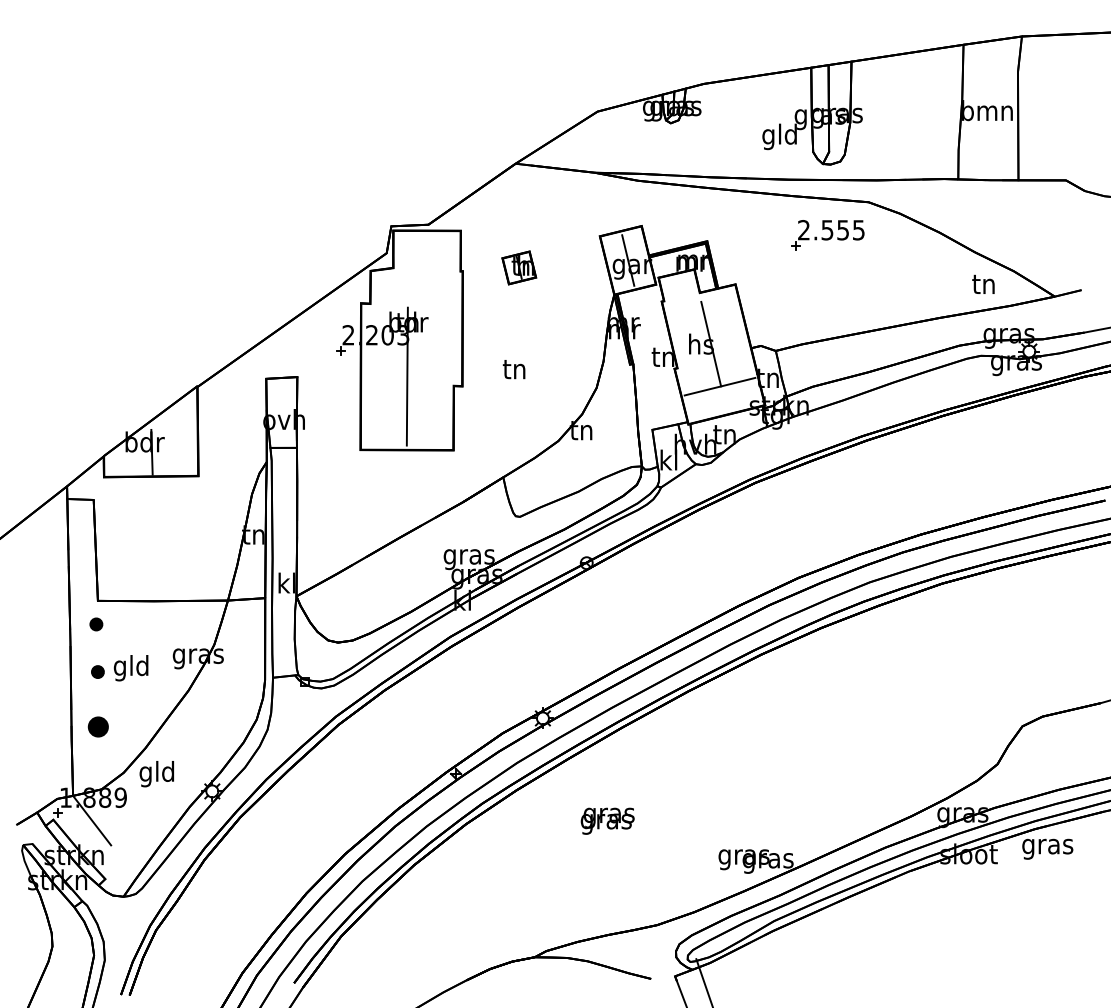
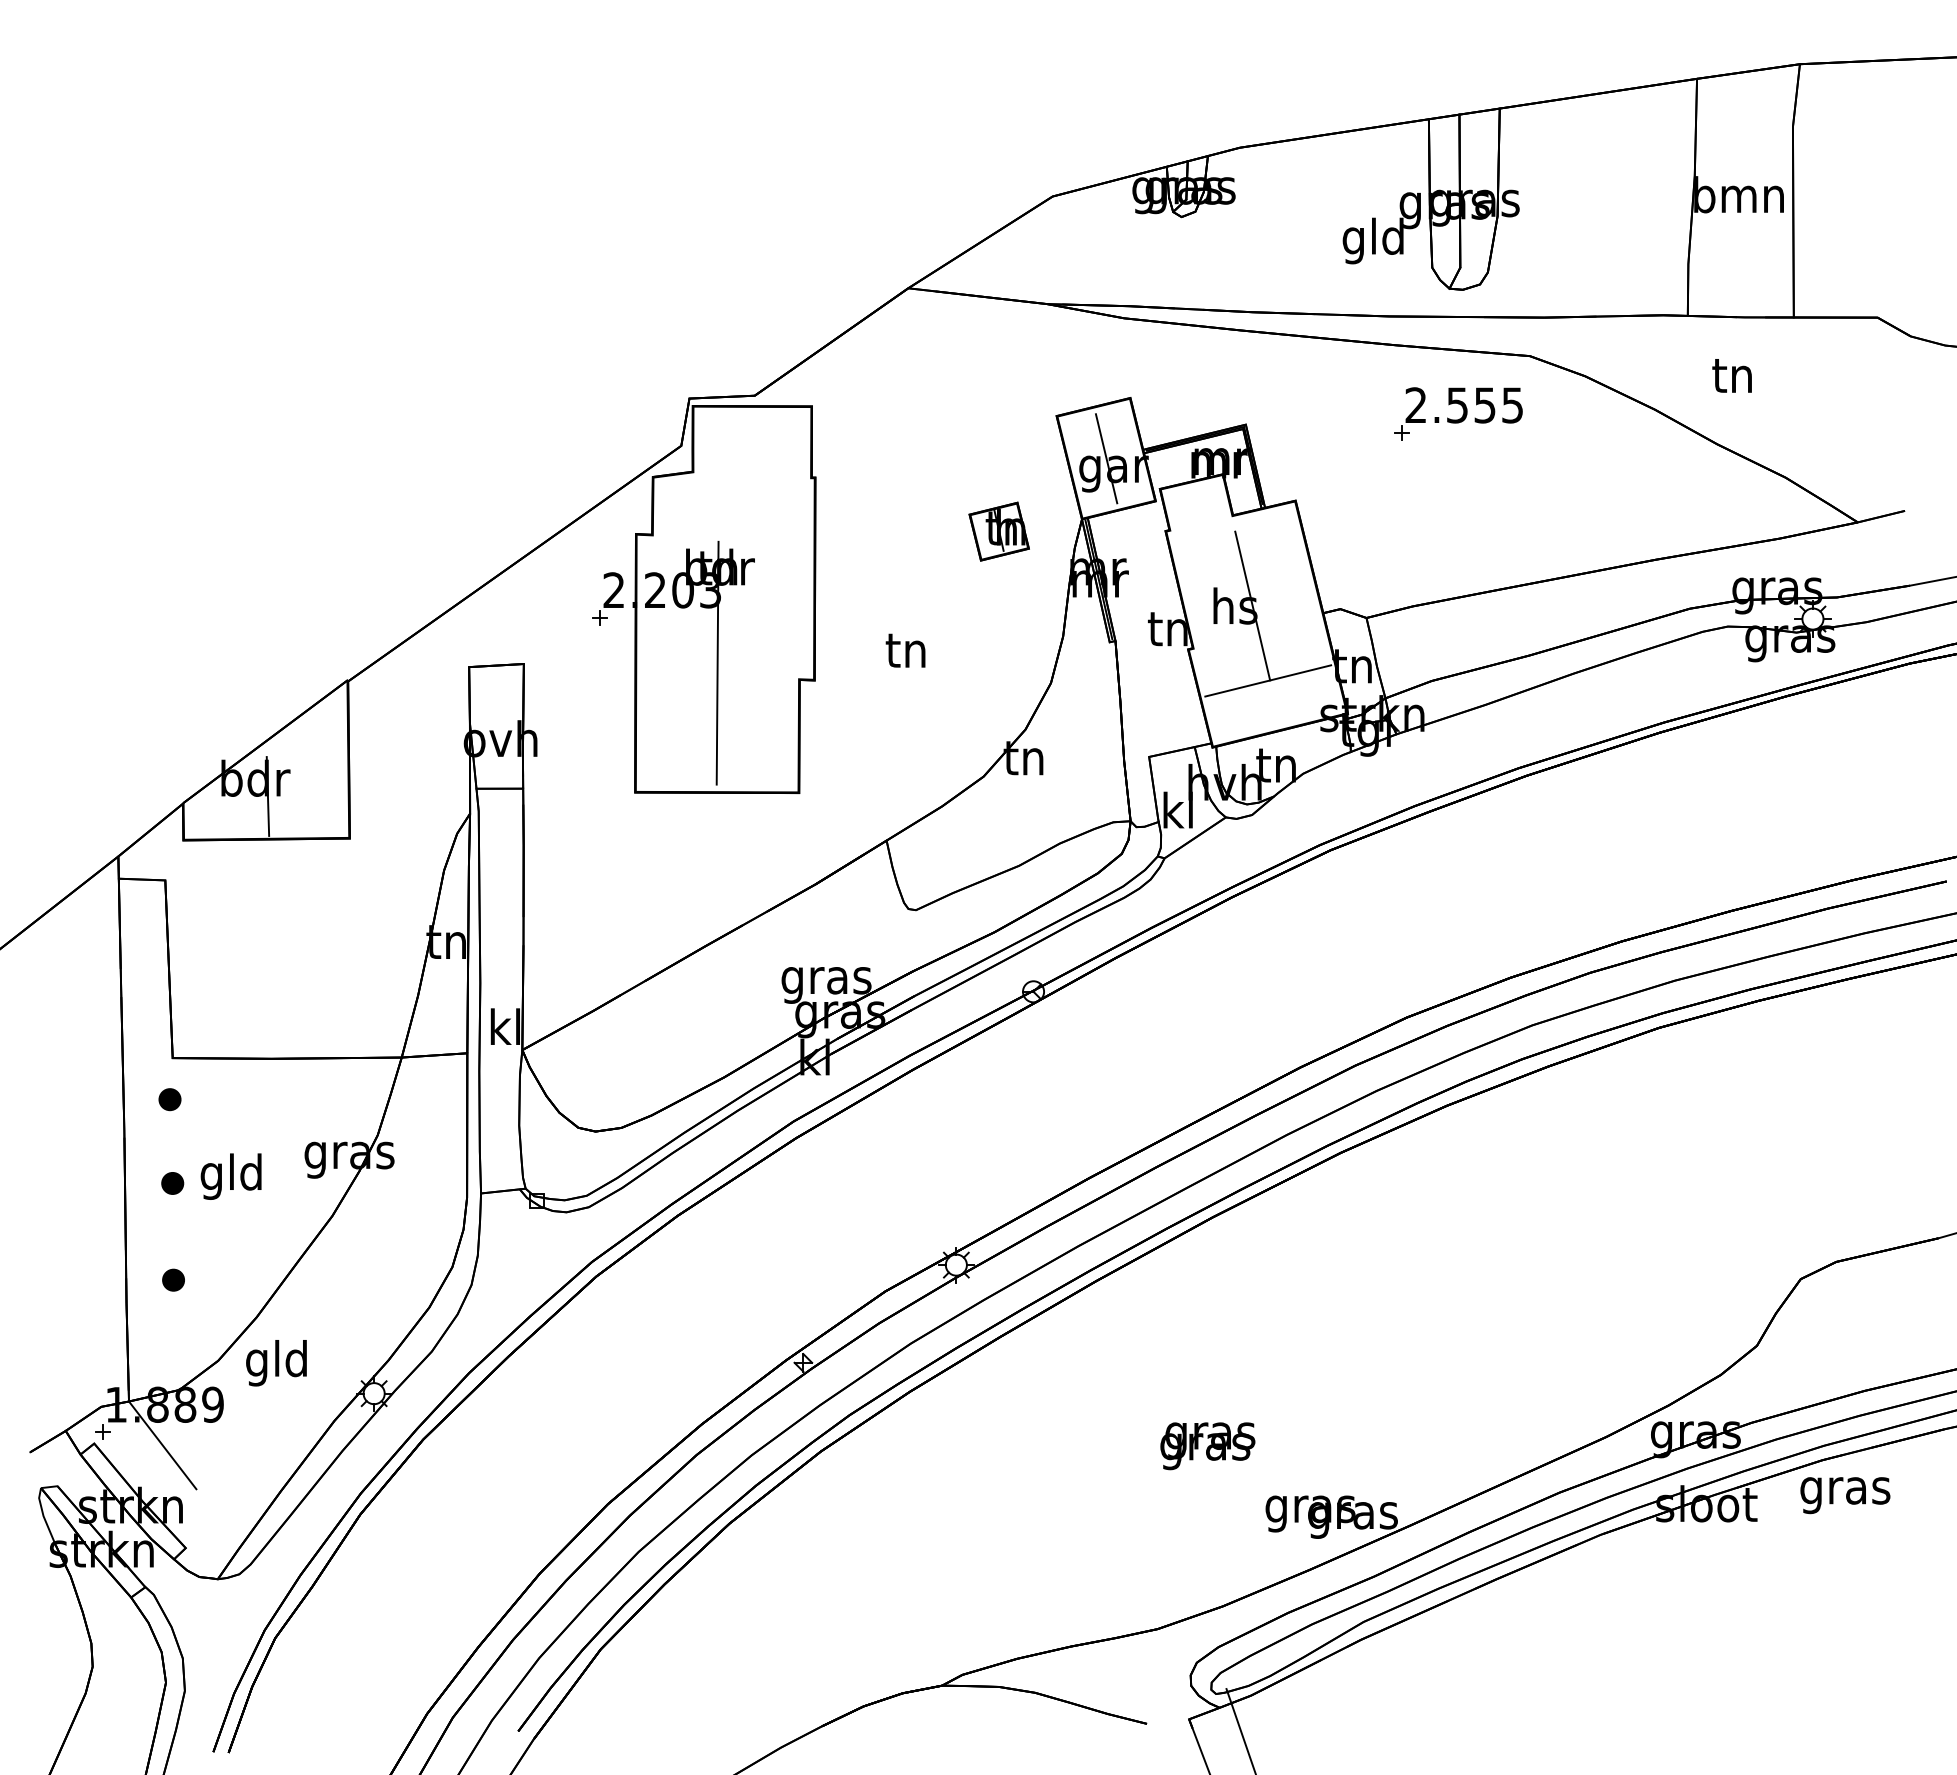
part: (519, 267) -> (999, 530), moved
text: (983, 283) -> (1732, 374), moved
part: (98, 726) -> (173, 1279), size x0.62
text: (607, 820) -> (1207, 1444), moved

